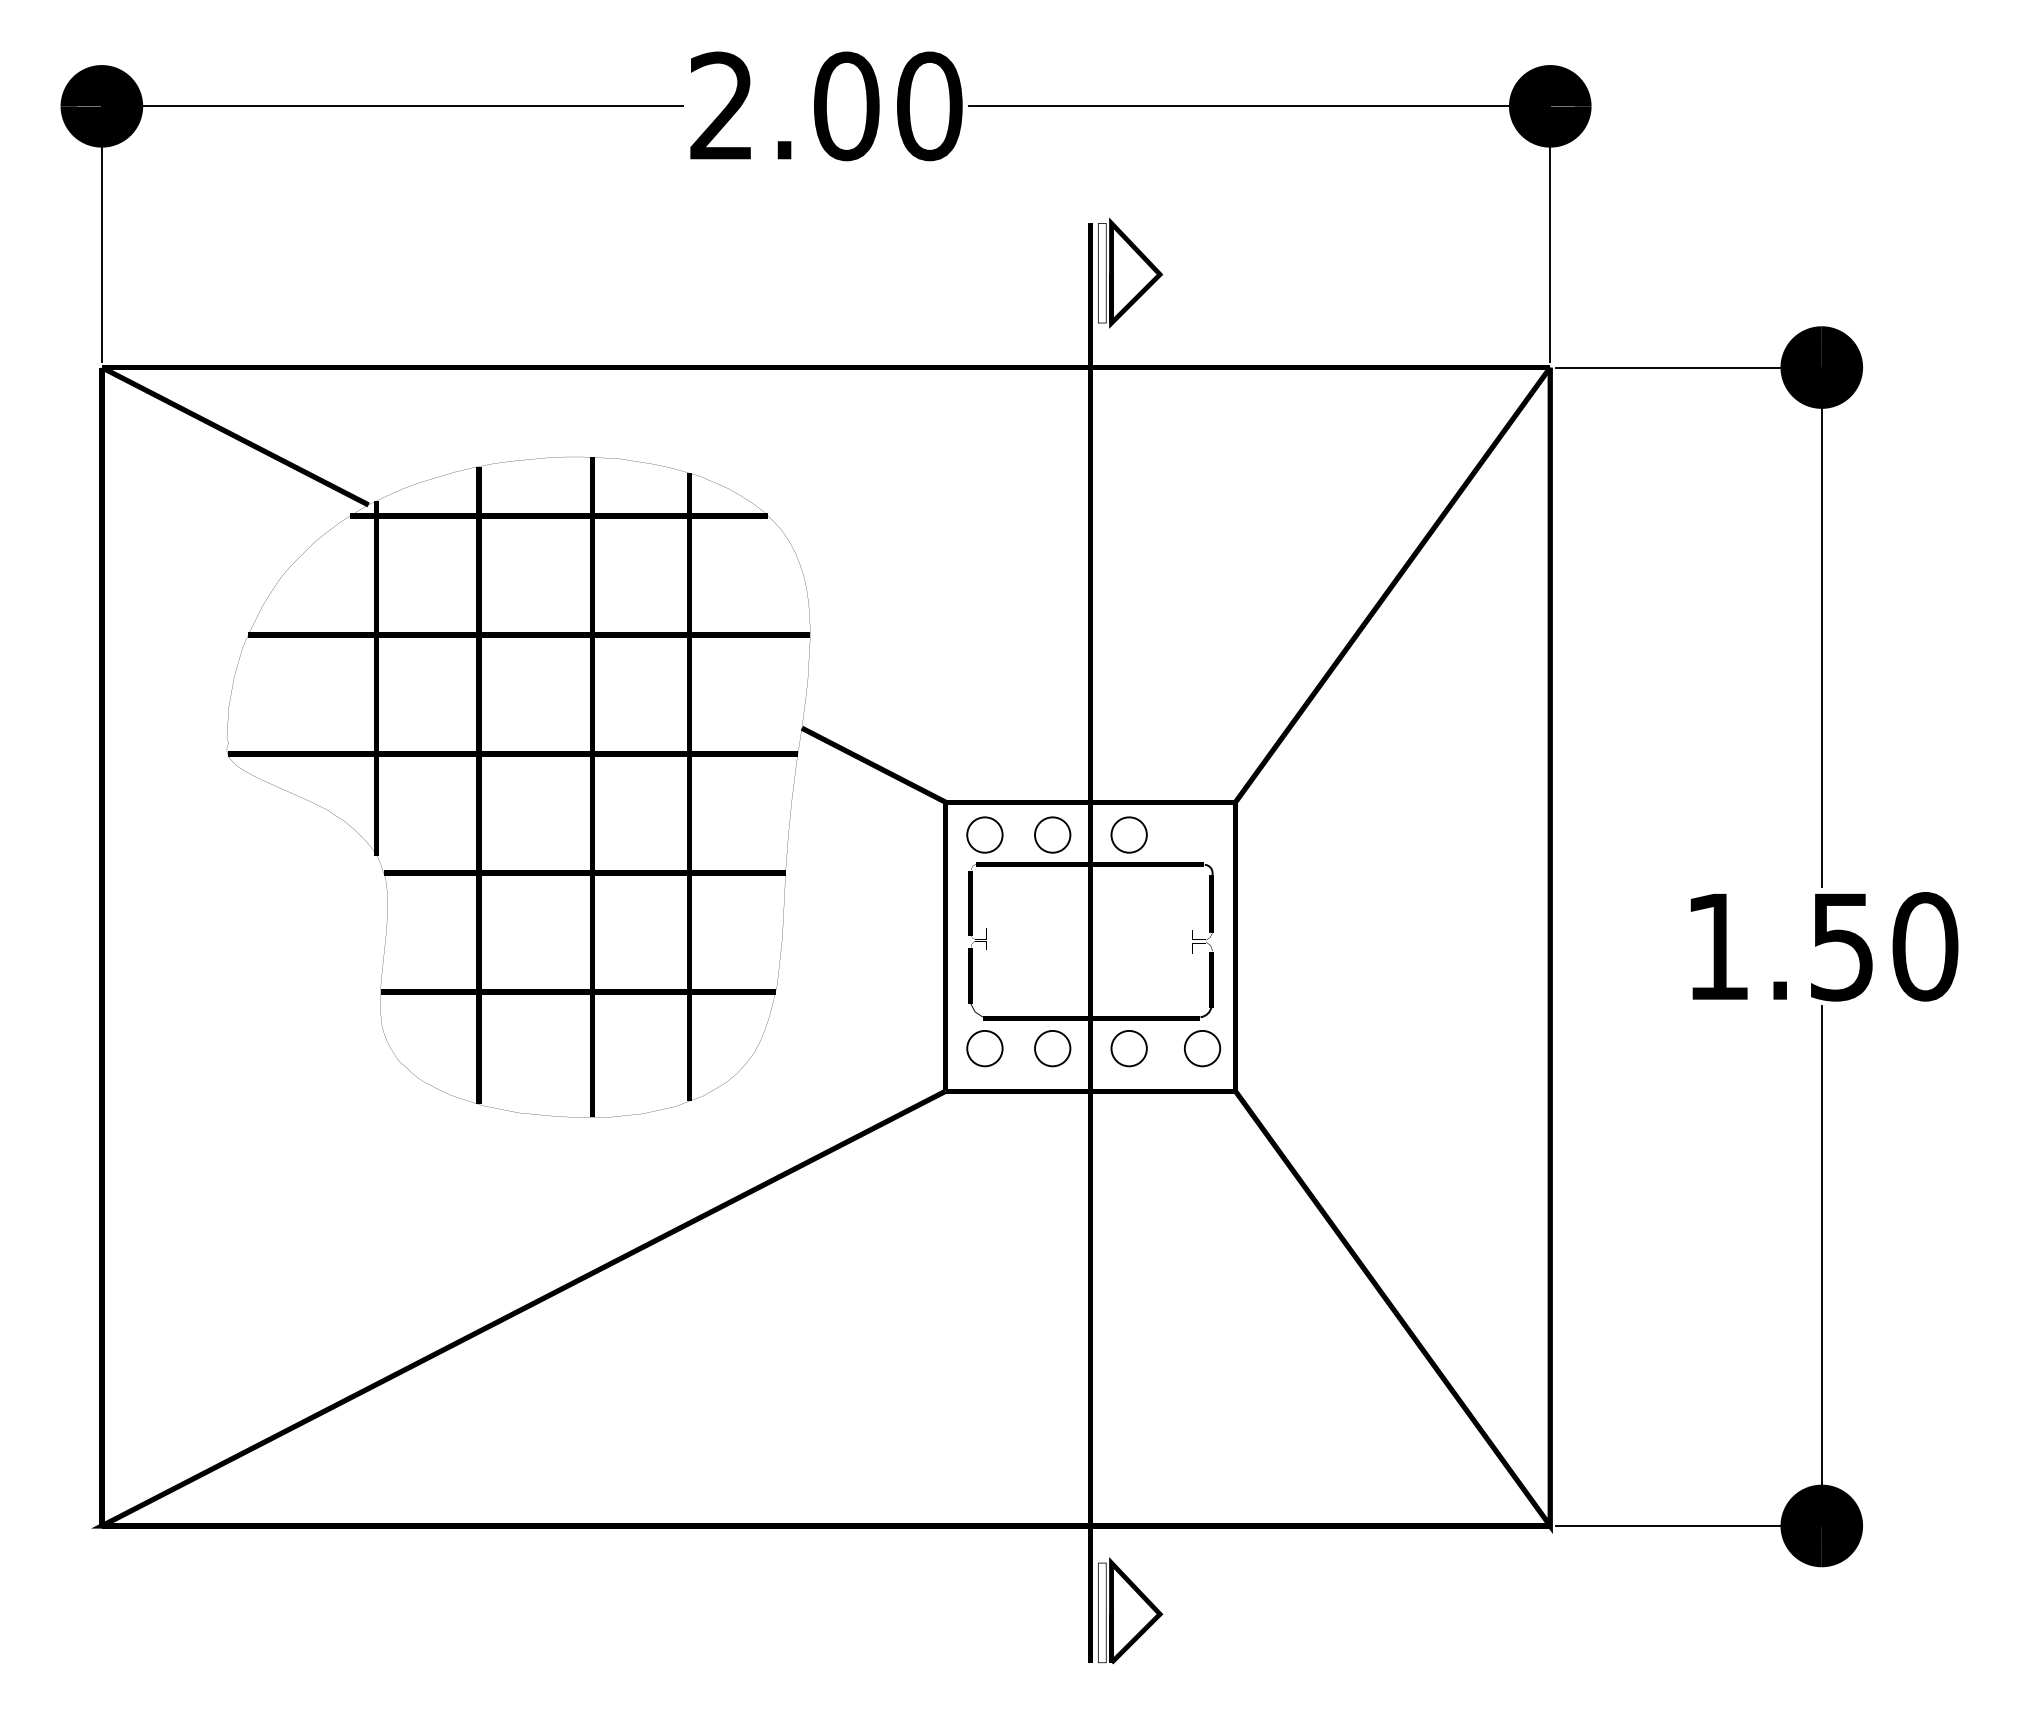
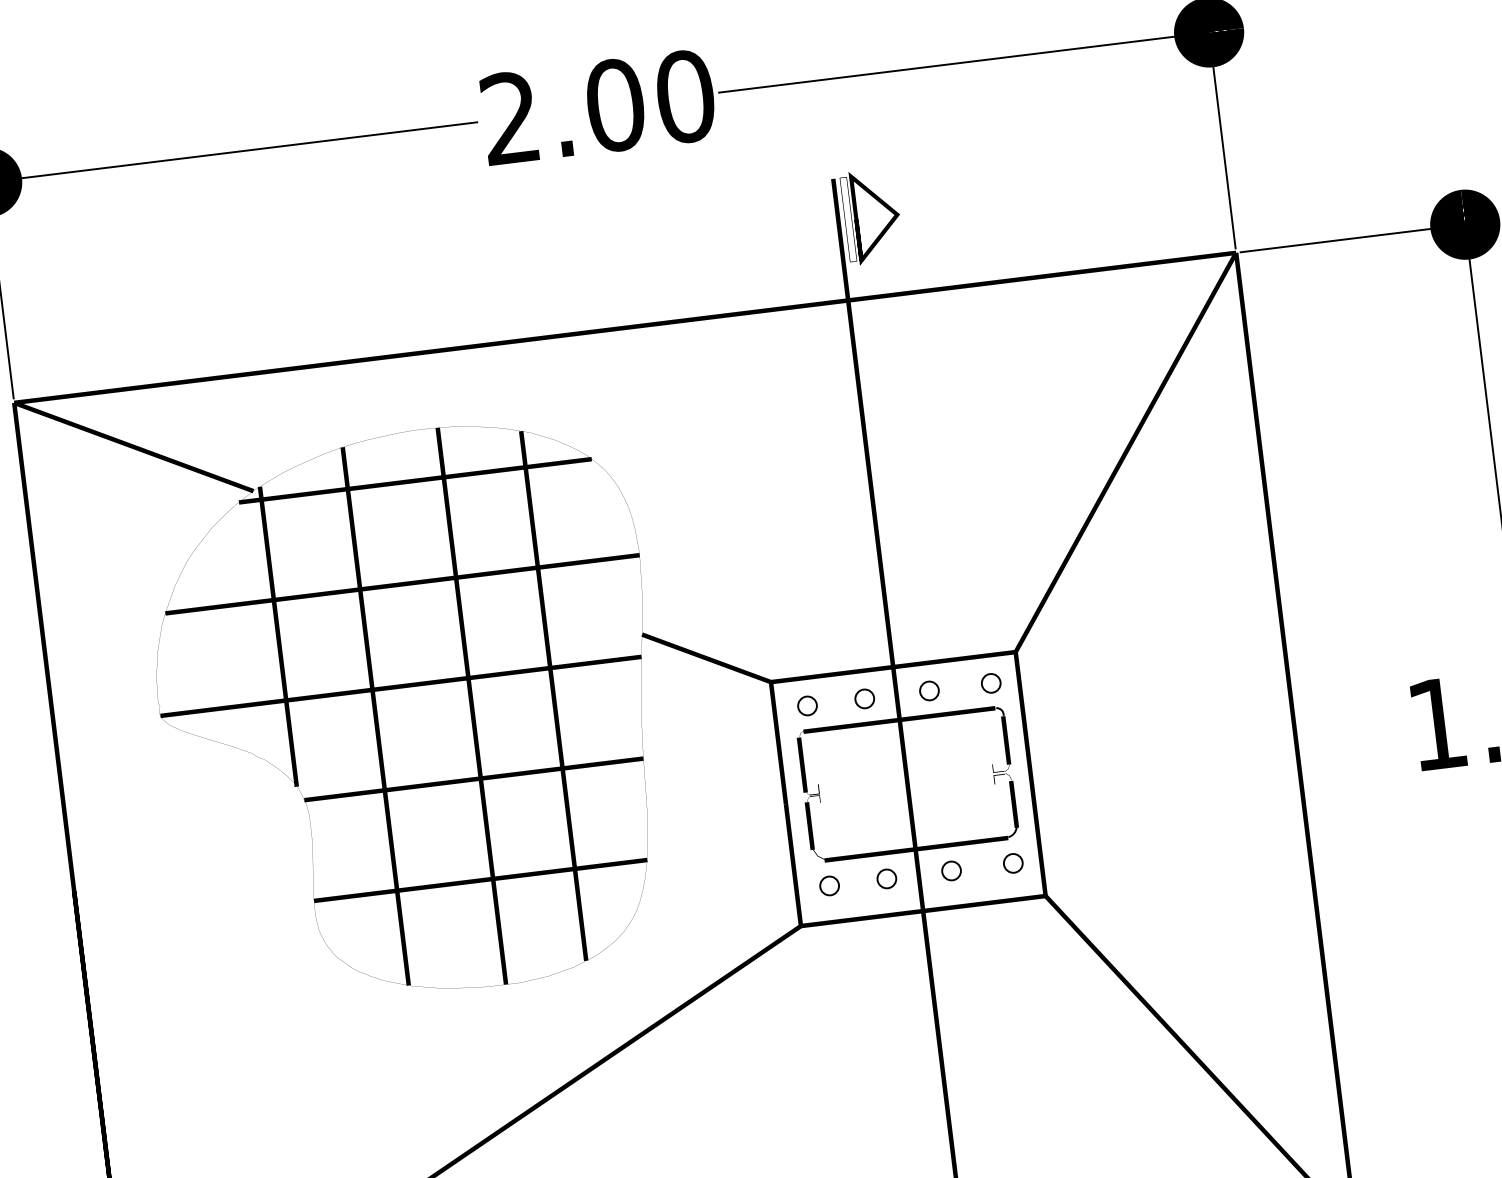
circle: (984, 835) -> (807, 706), size x0.62
circle: (1052, 835) -> (864, 699), size x0.62
circle: (1129, 835) -> (929, 691), size x0.62
circle: (1202, 835) -> (991, 683), added
circle: (984, 1048) -> (829, 885), size x0.62
circle: (1052, 1048) -> (886, 878), size x0.62
circle: (1129, 1048) -> (951, 870), size x0.62
circle: (1202, 1048) -> (1013, 863), size x0.62

